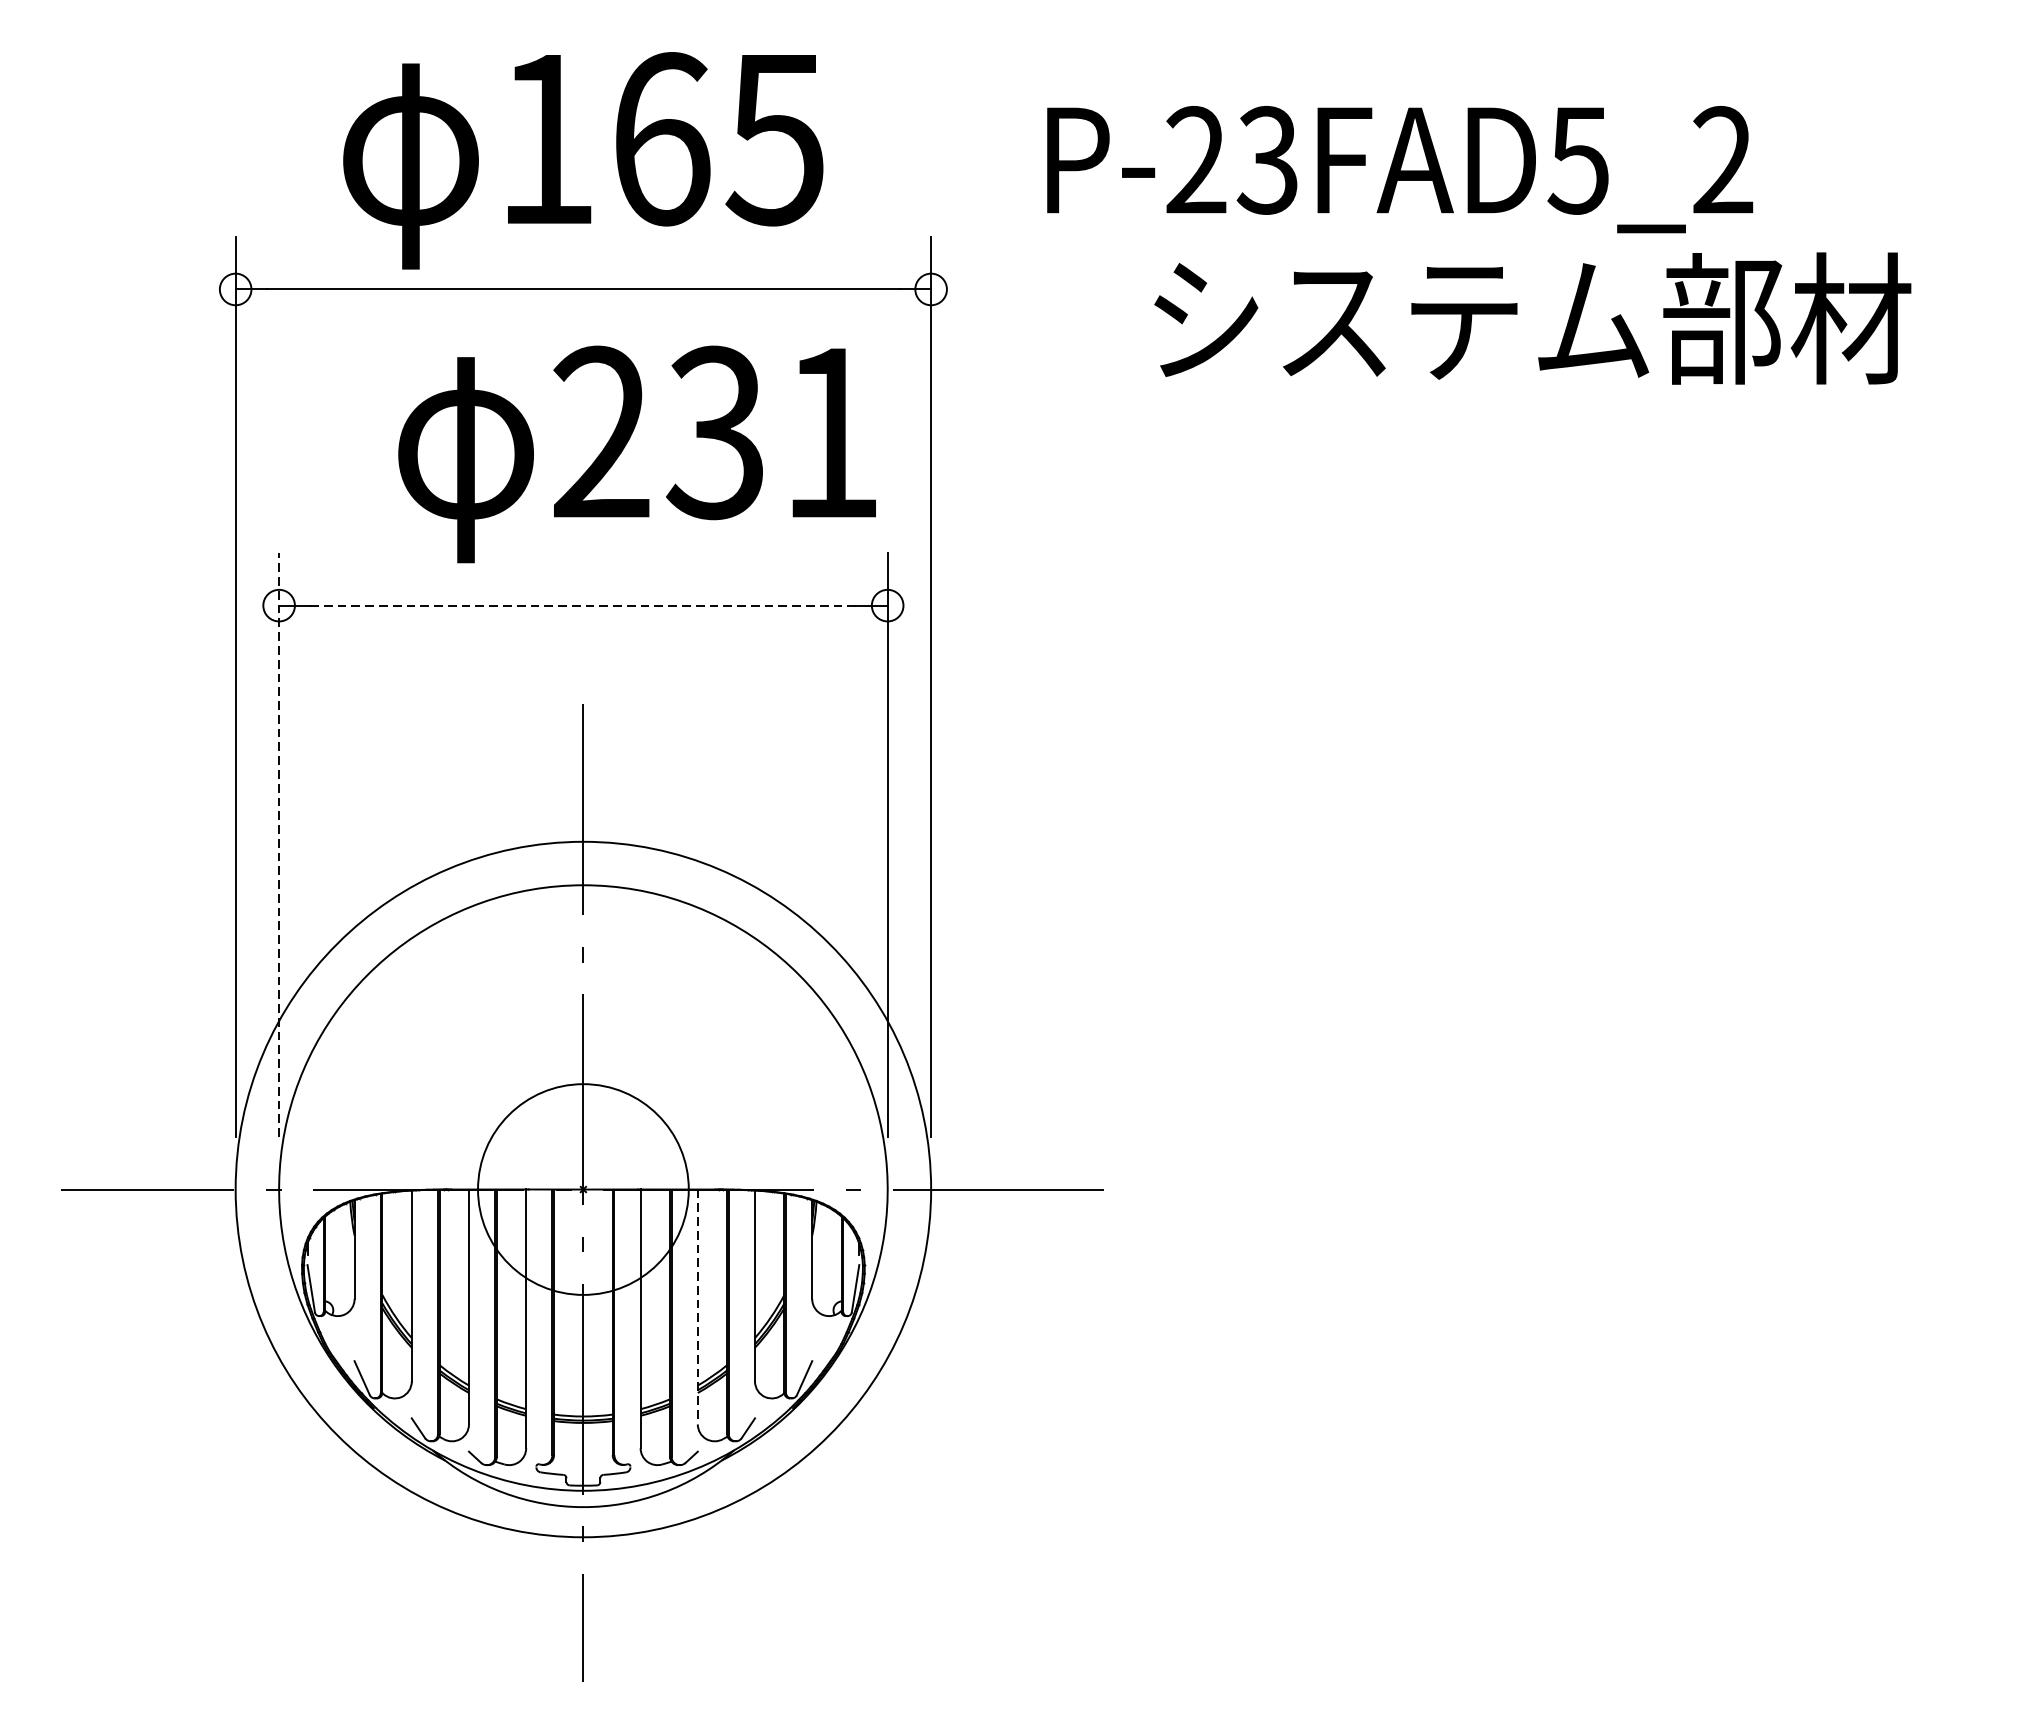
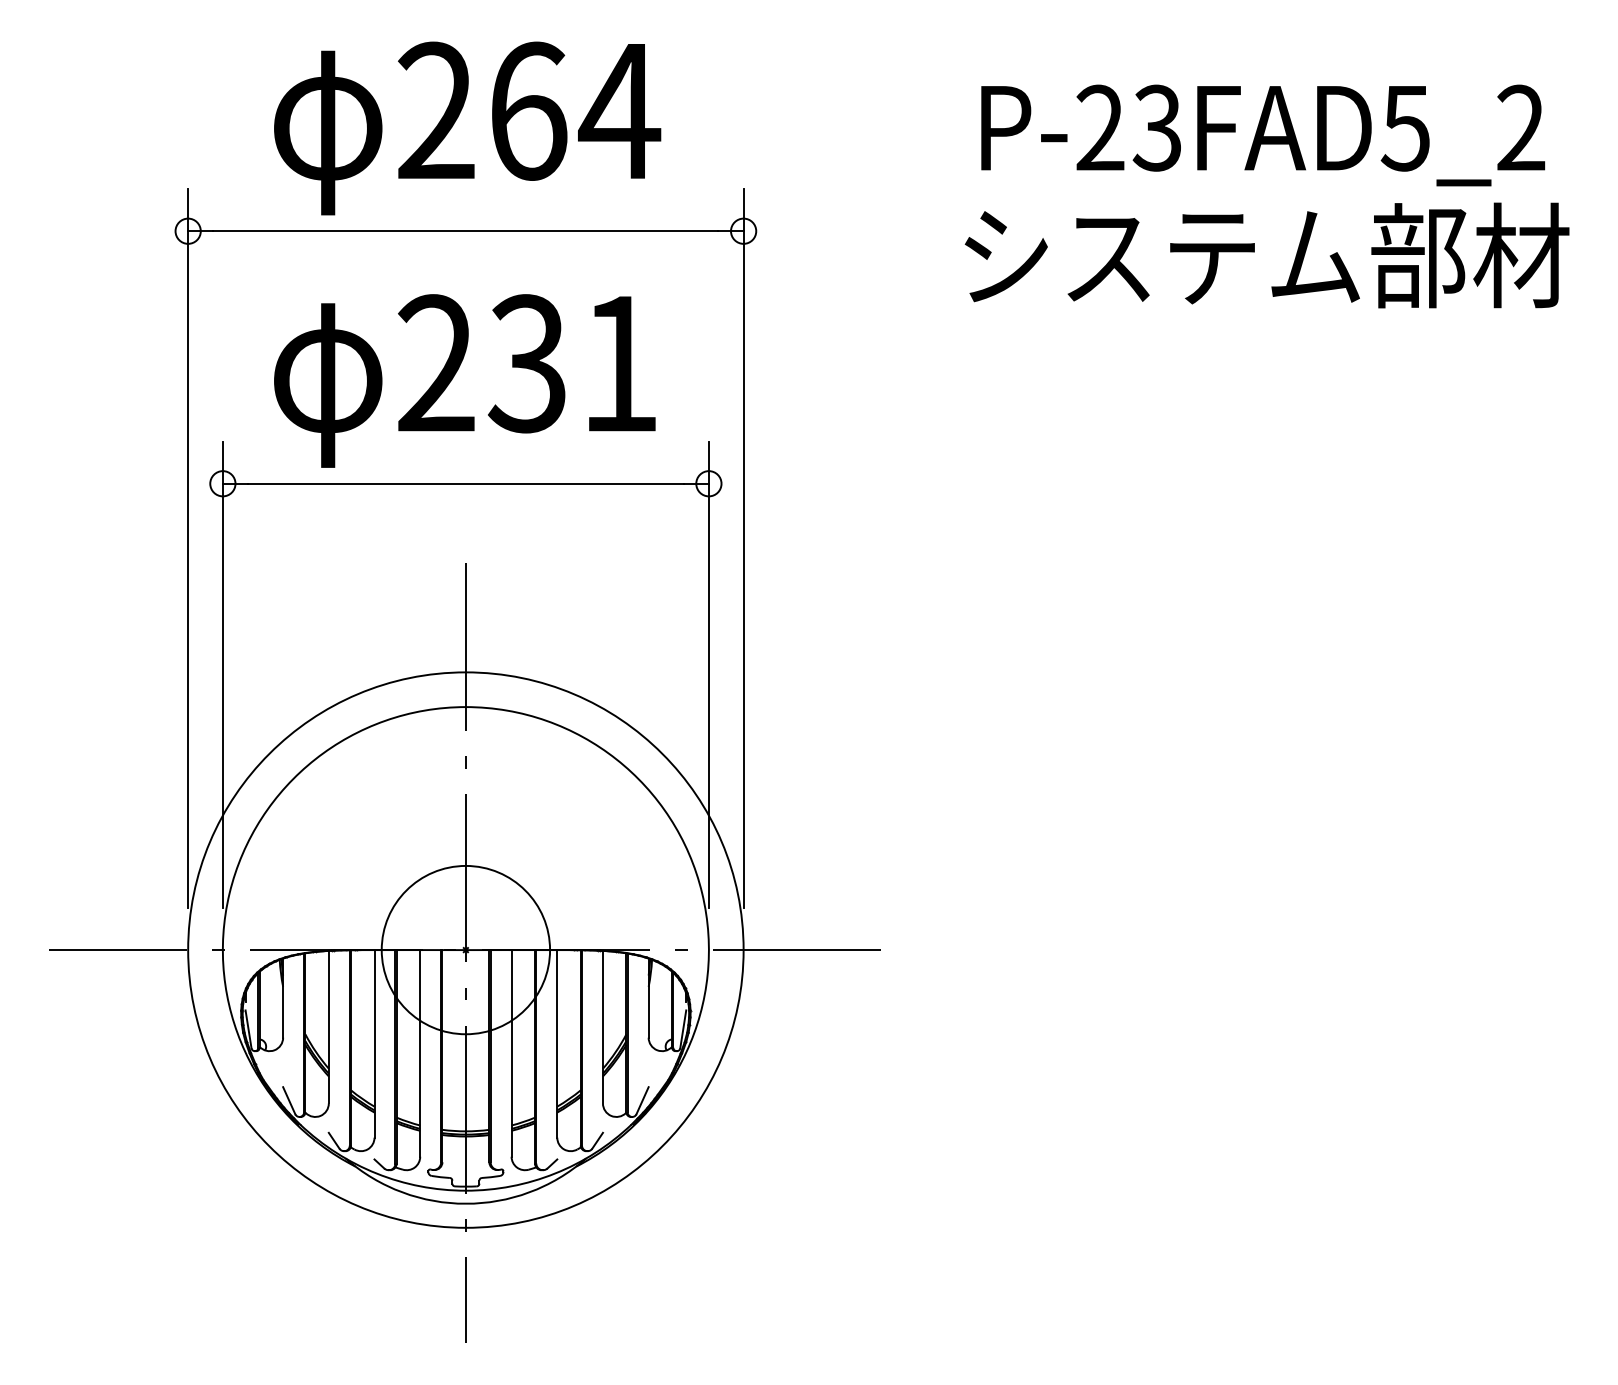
text: (663, 138) -> (529, 110), 165 -> 264
text: (1400, 169) -> (1263, 135), moved
text: (1531, 318) -> (1266, 255), moved
text: (636, 453) -> (464, 380), moved
line: (582, 605) -> (465, 483), dashed -> solid
line: (278, 844) -> (222, 674), dashed -> solid
line: (698, 1306) -> (557, 1043), dashed -> solid

